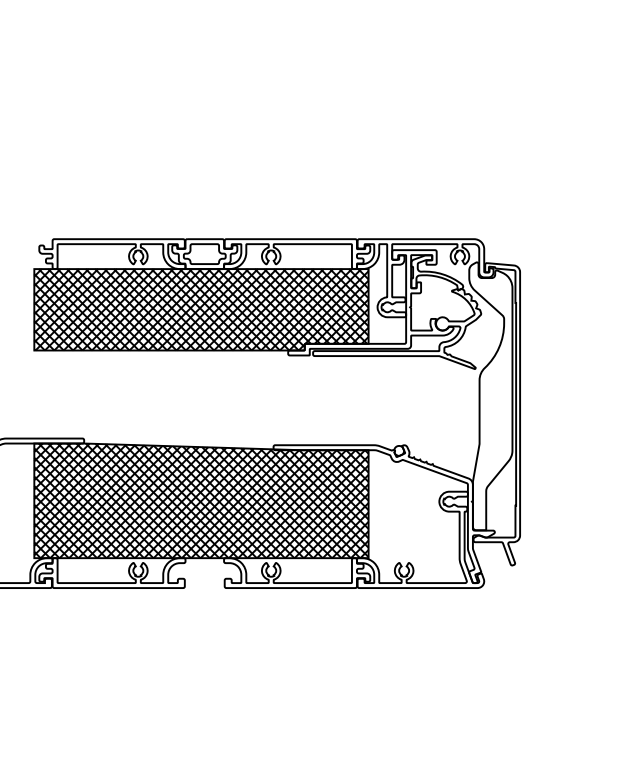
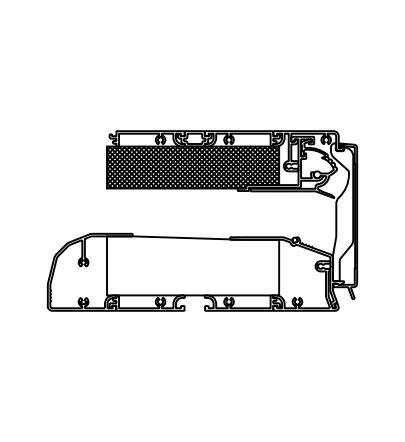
hatch: (202, 500) -> (193, 265), removed

